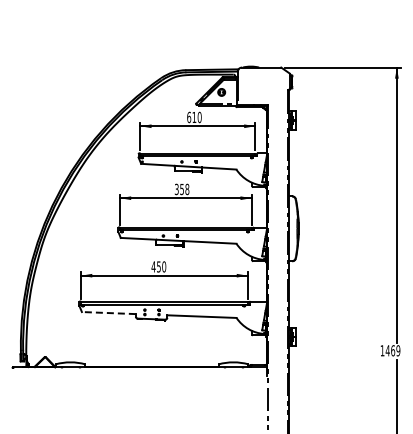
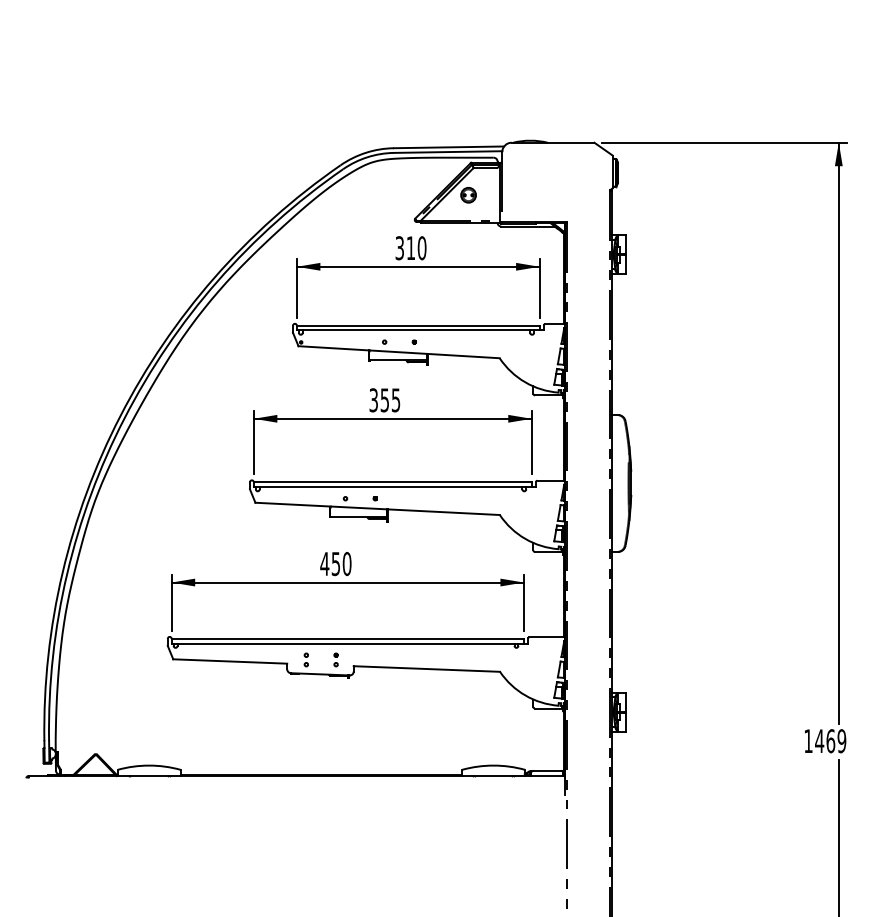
text: (189, 117) -> (400, 248), 610 -> 310
text: (187, 189) -> (396, 400), 358 -> 355
line: (108, 313) -> (229, 662), dashed -> solid

